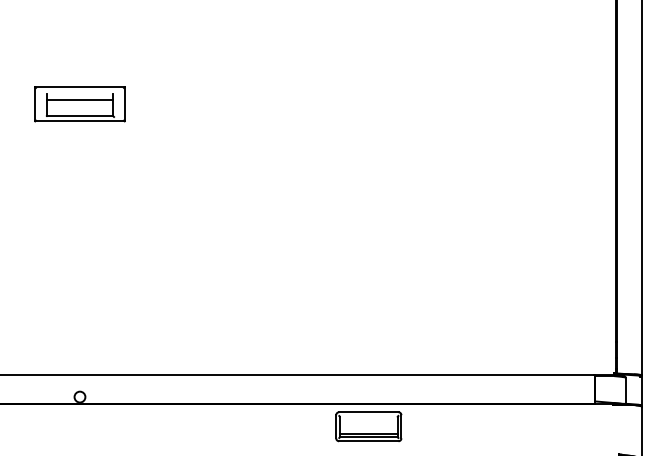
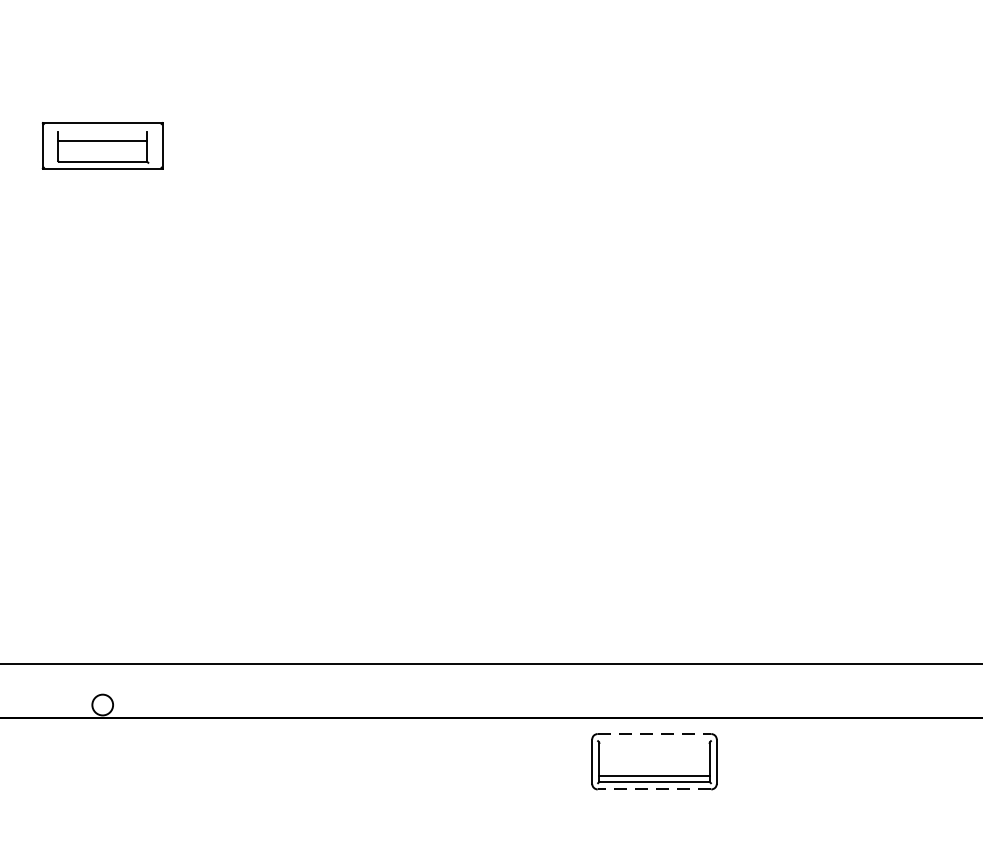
part: (79, 104) -> (101, 146), size x0.7
line: (368, 412) -> (653, 734), solid -> dashed
line: (368, 441) -> (653, 789), solid -> dashed

